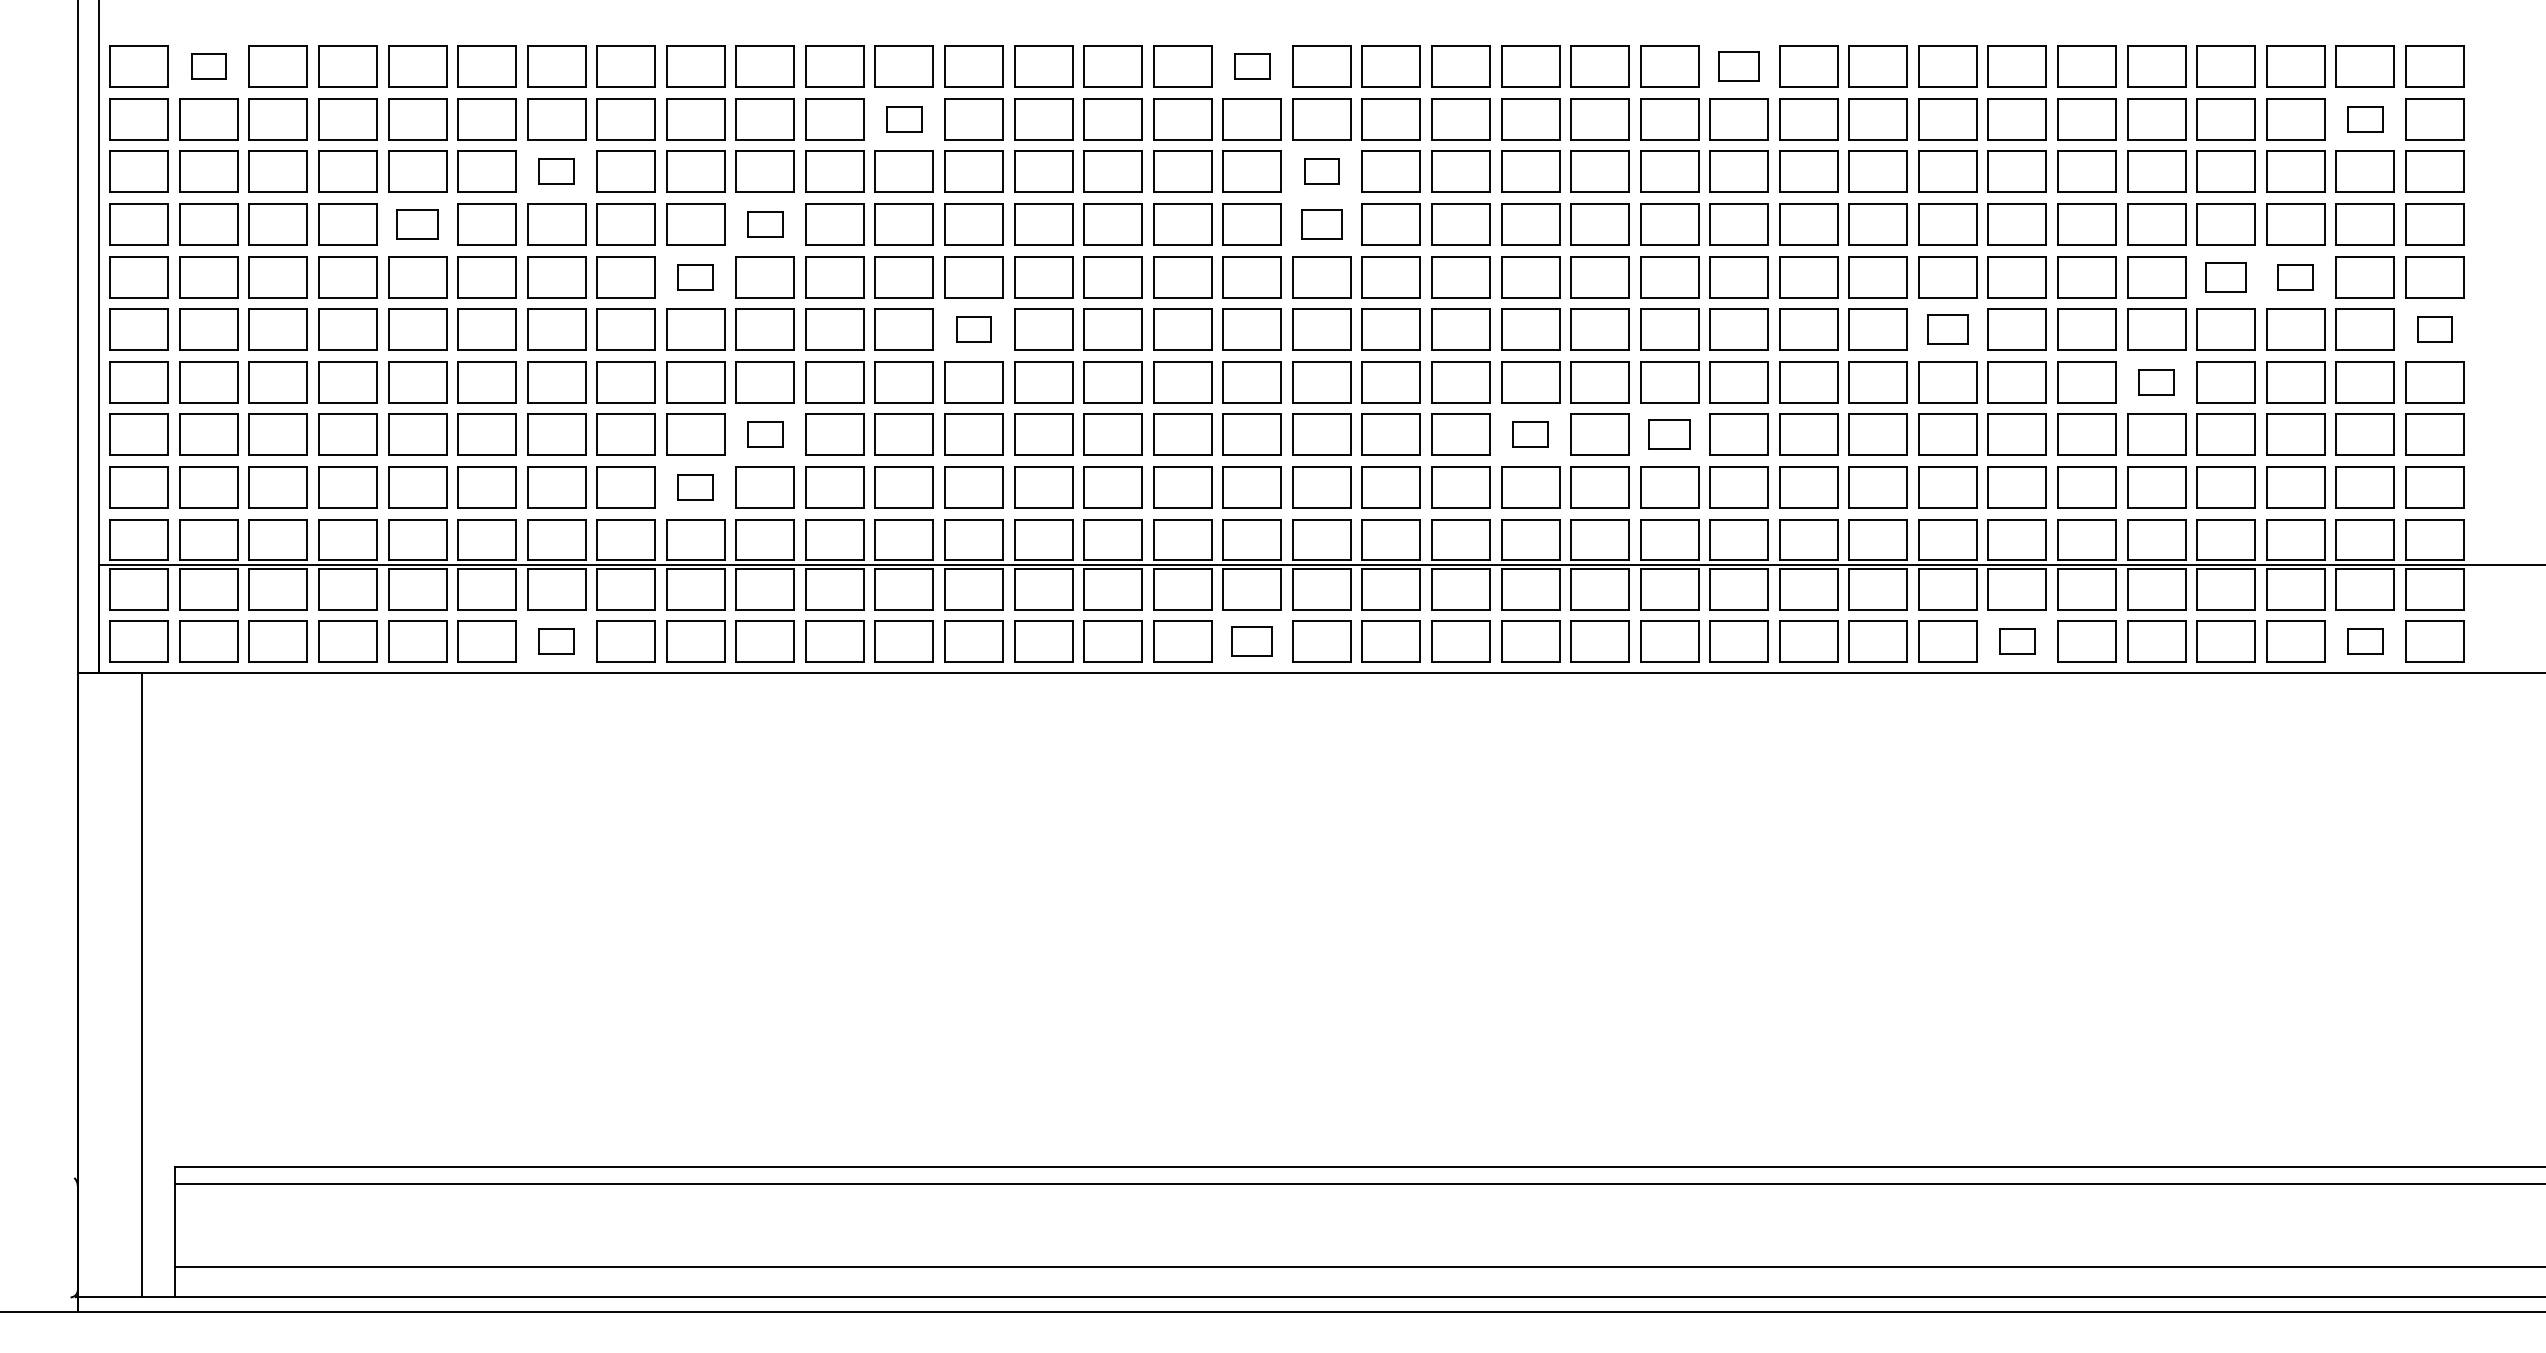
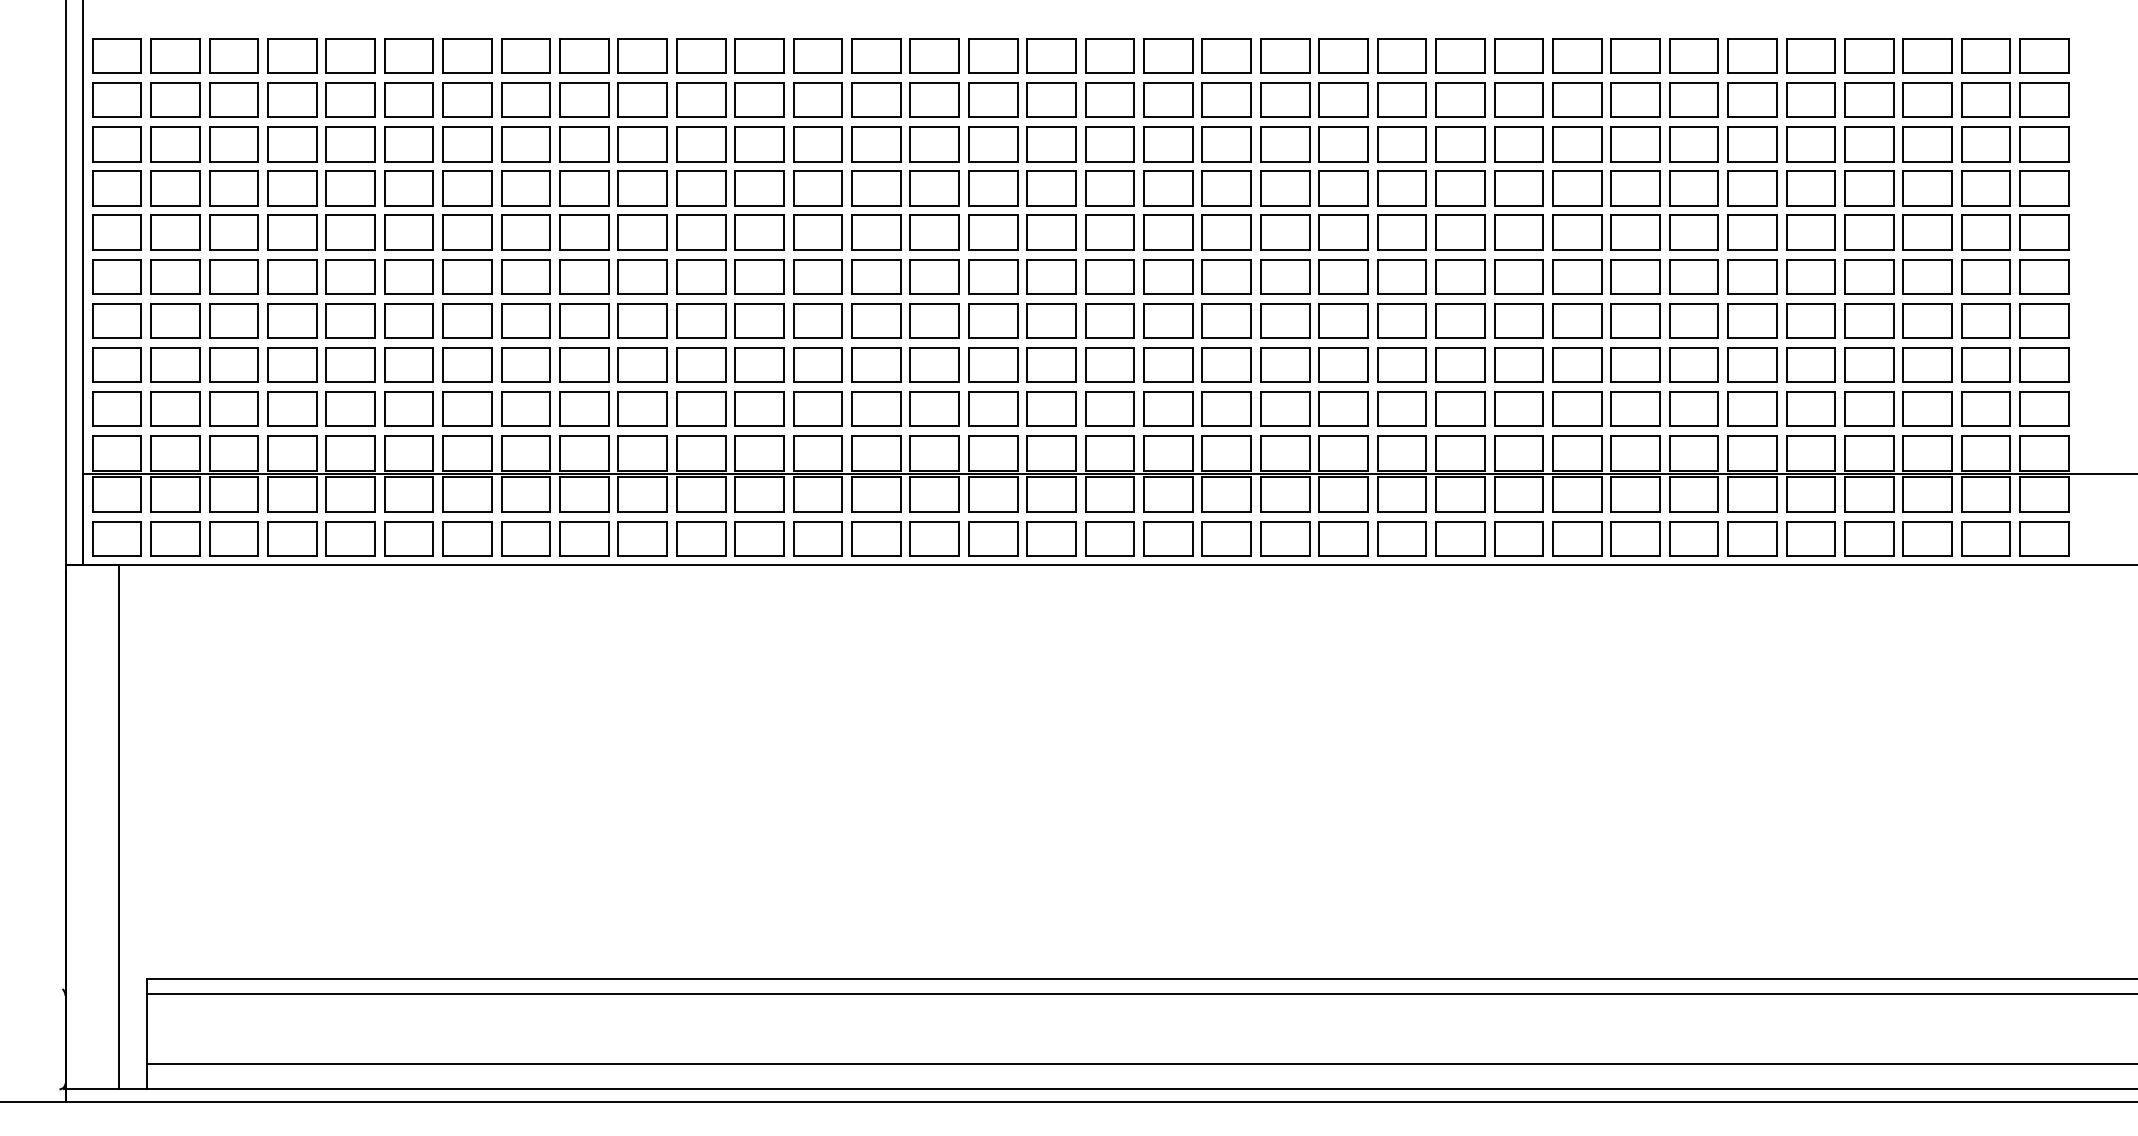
part: (208, 66) -> (175, 55), size x1.67
part: (1251, 66) -> (1050, 55), size x1.67
part: (1738, 66) -> (1459, 55), size x1.43
part: (903, 119) -> (758, 100), size x1.67
part: (2364, 119) -> (1985, 100), size x1.67
part: (556, 171) -> (467, 144), size x1.67
part: (1321, 171) -> (1109, 144), size x1.67
part: (417, 224) -> (350, 188), size x1.43
part: (764, 224) -> (642, 188), size x1.67
part: (1321, 224) -> (1109, 188), size x1.43
part: (695, 277) -> (584, 232), size x1.67
part: (2225, 277) -> (1868, 232), size x1.43
part: (2295, 277) -> (1927, 232), size x1.67
part: (973, 329) -> (817, 276), size x1.67
part: (1947, 329) -> (1635, 276), size x1.43
part: (2434, 329) -> (2044, 276), size x1.67
part: (2156, 382) -> (1810, 321), size x1.67
part: (764, 434) -> (642, 364), size x1.67
part: (1530, 434) -> (1285, 364), size x1.67
part: (1669, 434) -> (1401, 364), size x1.43
part: (695, 487) -> (584, 409), size x1.67
part: (556, 641) -> (467, 538), size x1.67
part: (1251, 641) -> (1050, 538), size x1.43
part: (2016, 641) -> (1693, 538), size x1.67
part: (2364, 641) -> (1985, 538), size x1.67

